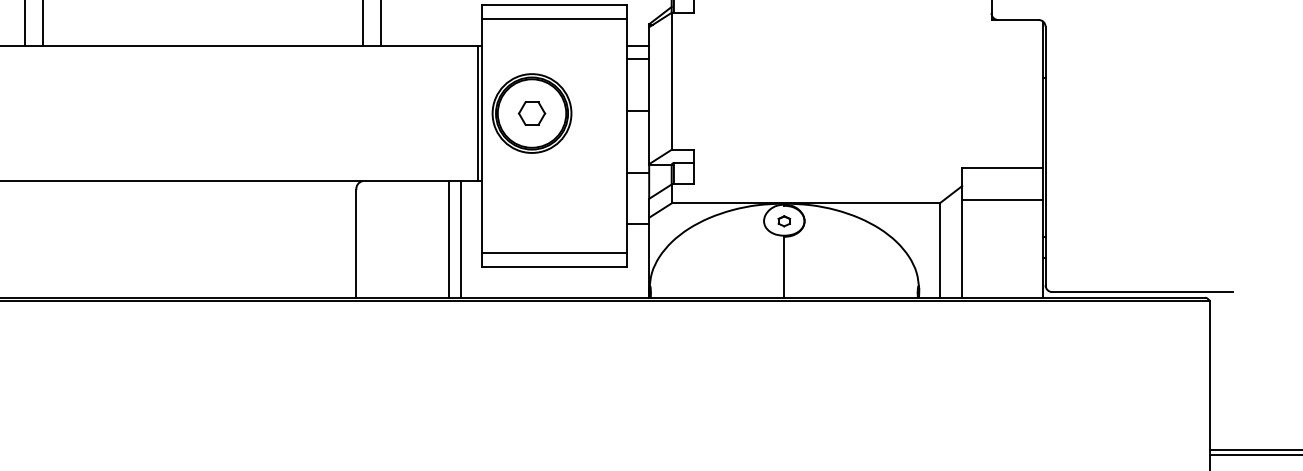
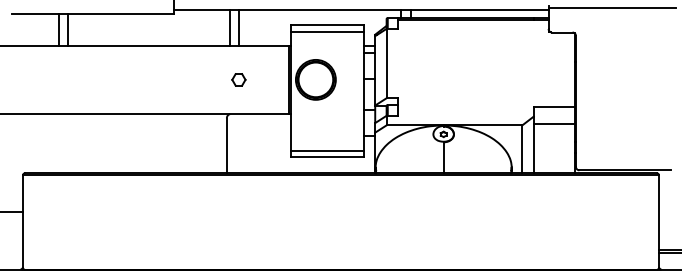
part: (531, 112) -> (238, 79), moved
line: (448, 239) -> (273, 143), removed
line: (462, 239) -> (280, 143), removed

